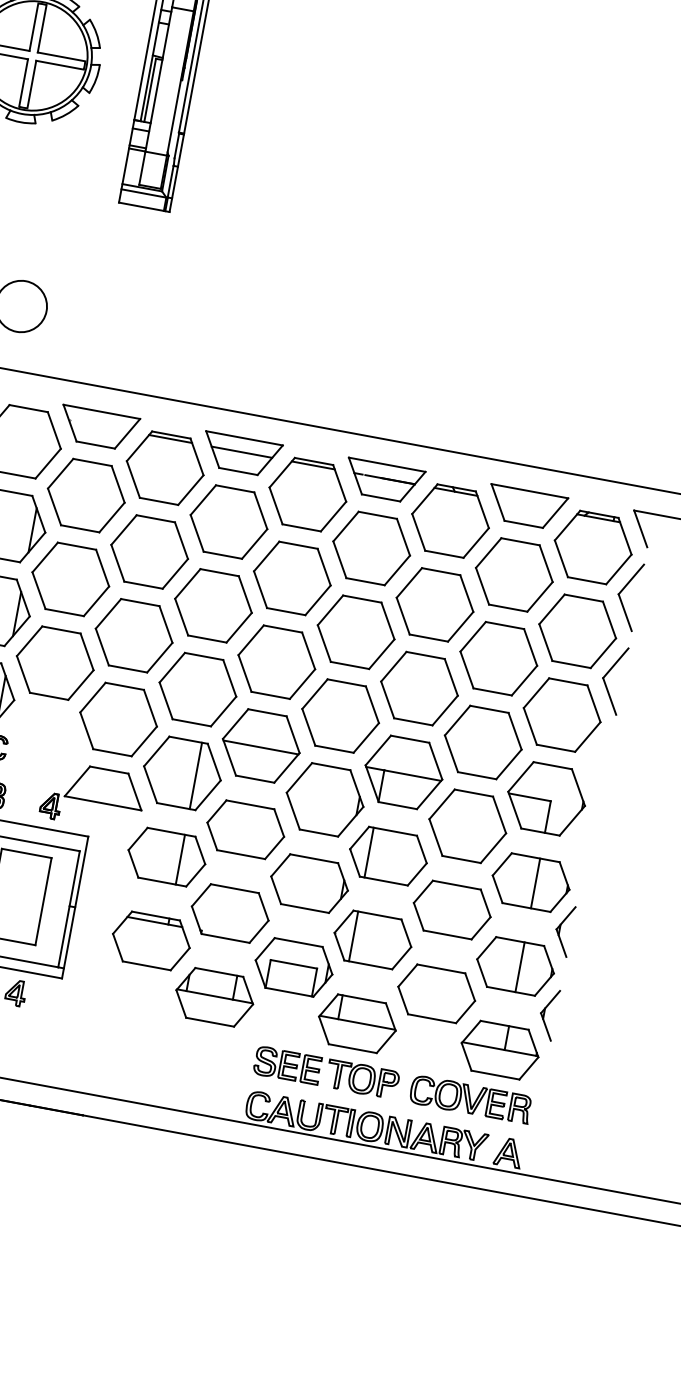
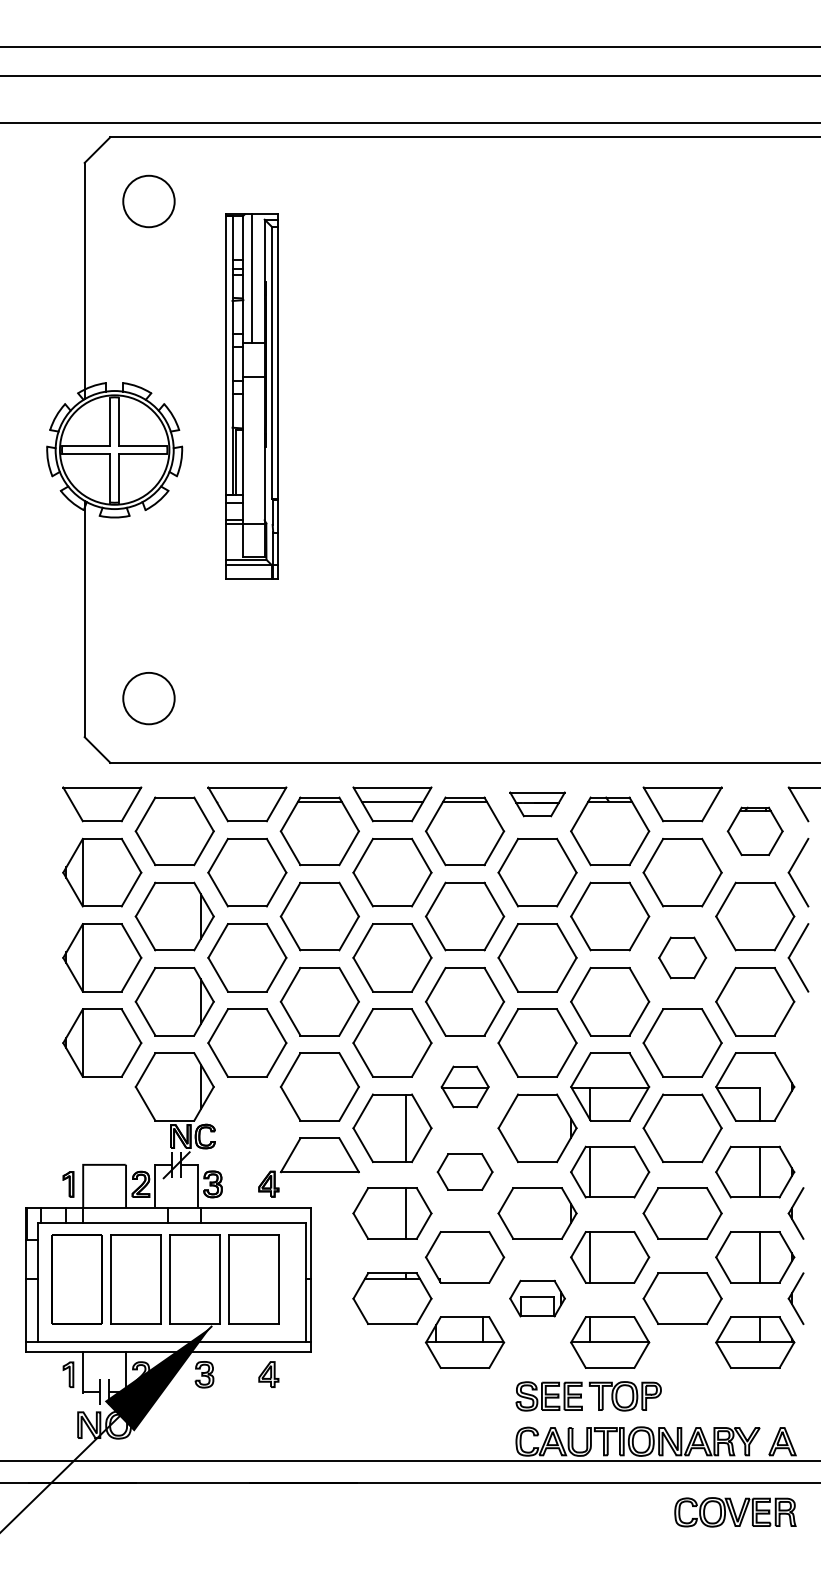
part: (384, 481) -> (537, 804), size x0.7
part: (593, 547) -> (755, 831), size x0.7
part: (498, 658) -> (682, 957), size x0.6
part: (261, 745) -> (465, 1086), size x0.6
part: (246, 829) -> (465, 1171), size x0.7
part: (294, 967) -> (537, 1298), size x0.7
part: (470, 1099) -> (735, 1512), moved

